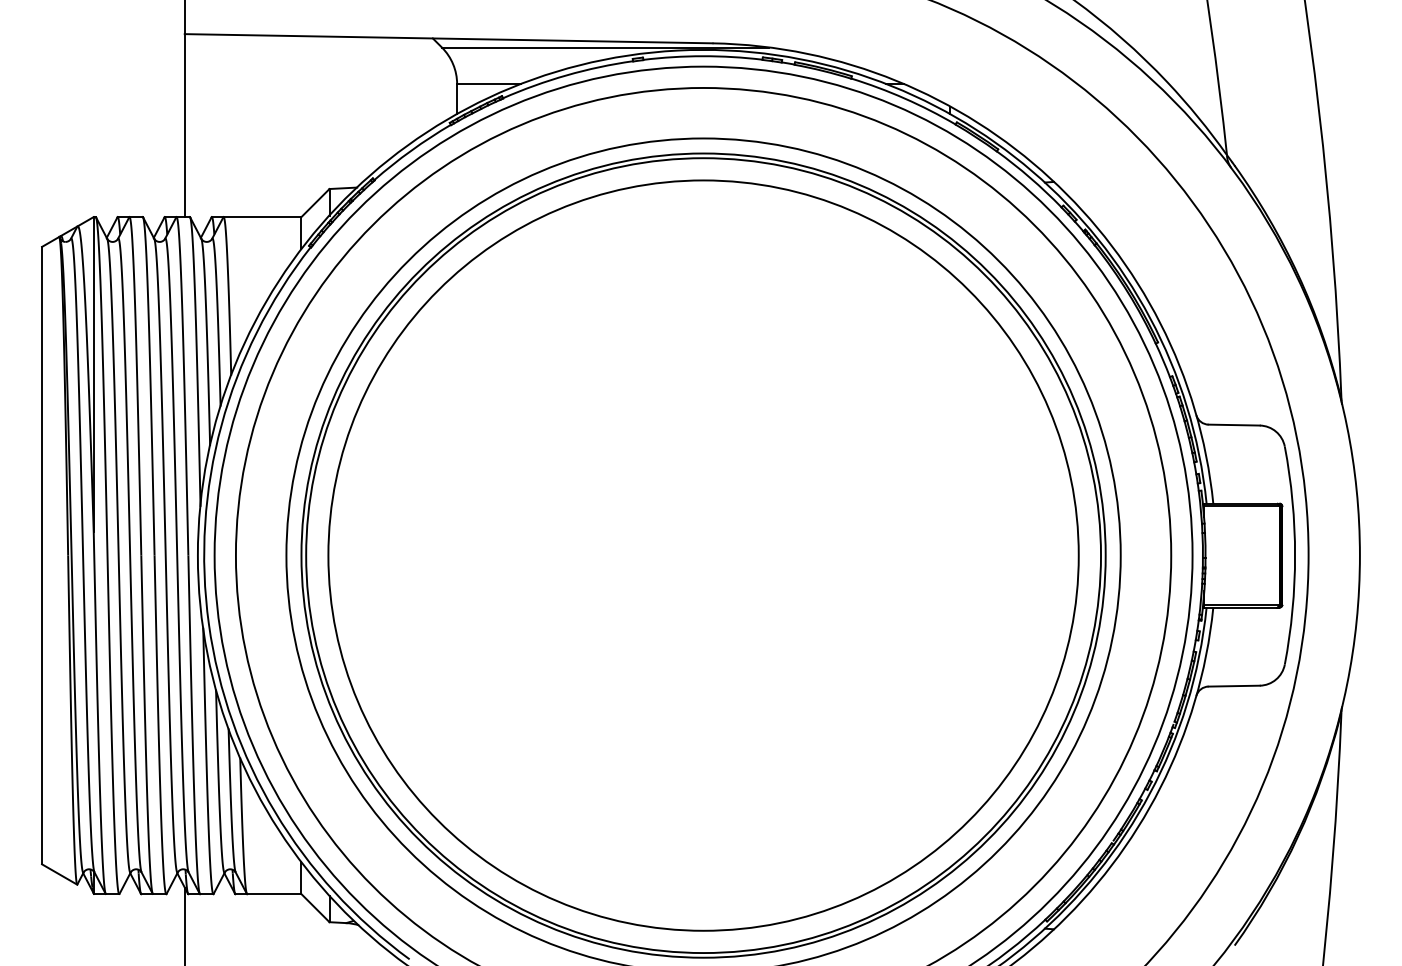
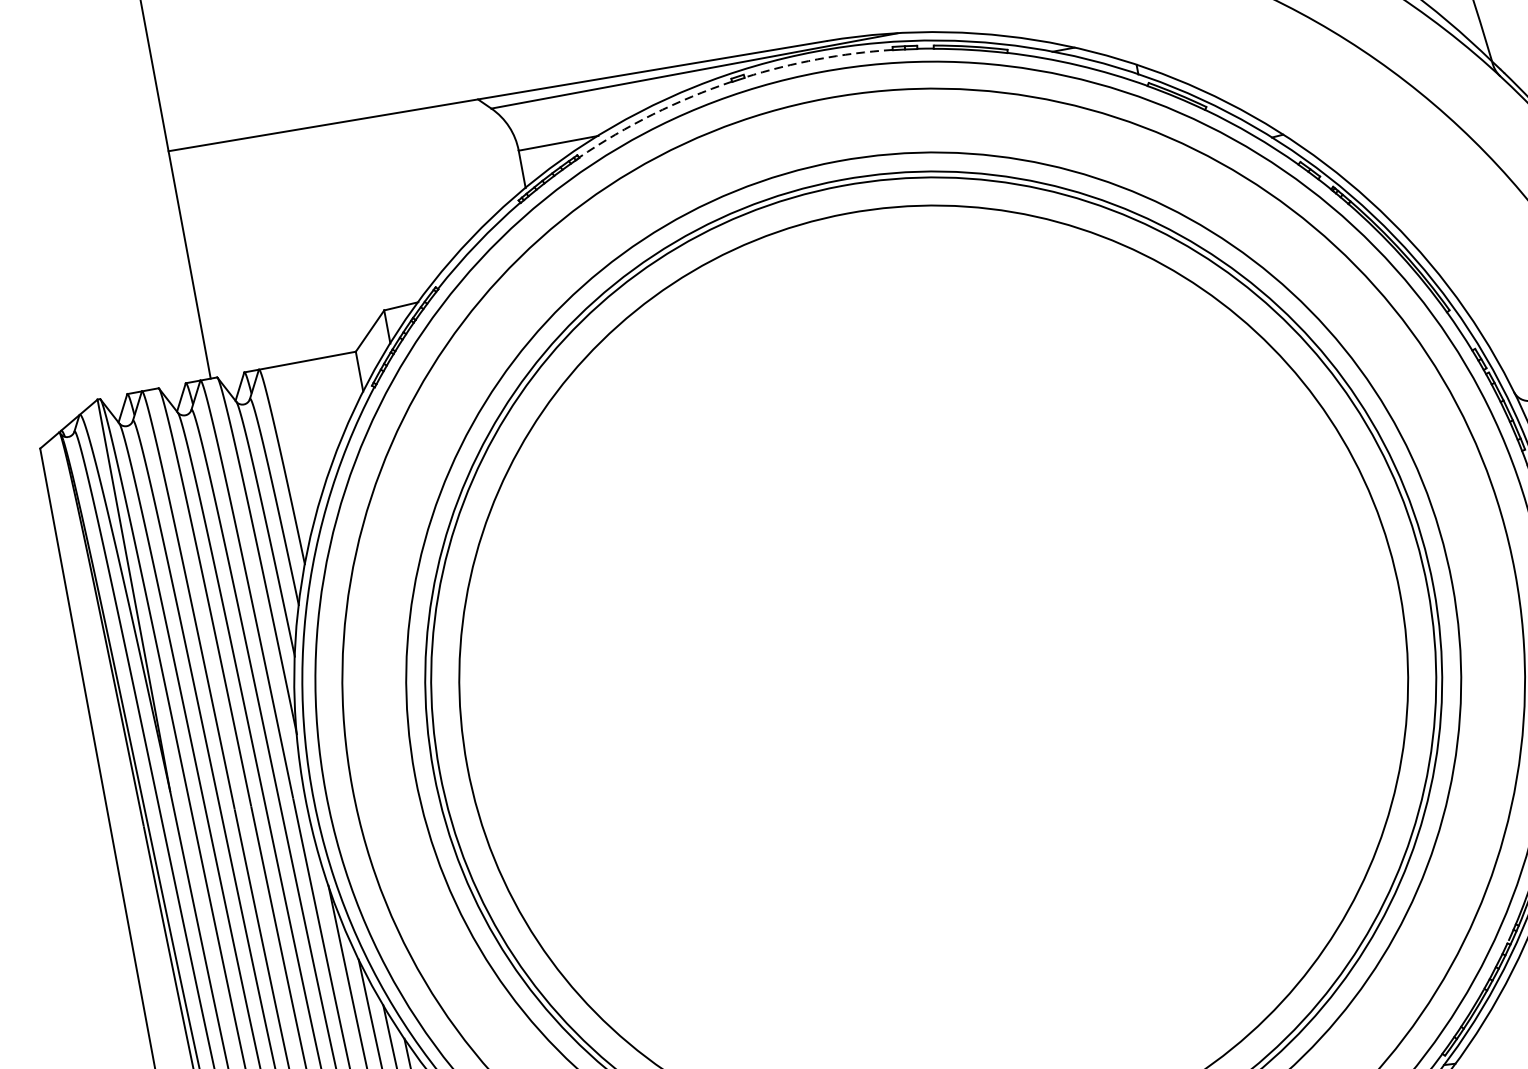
arc: (702, 56) -> (817, 59), solid -> dashed
arc: (566, 75) -> (652, 114), solid -> dashed

